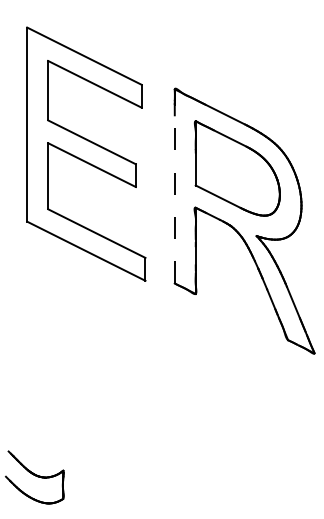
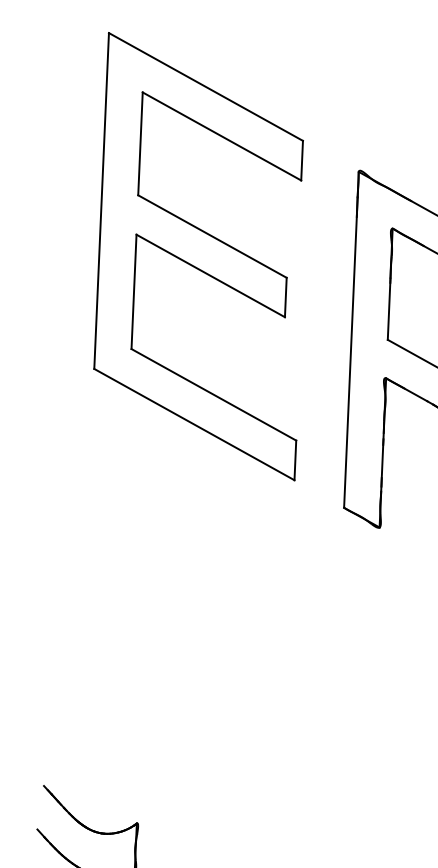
part: (86, 153) -> (202, 255), moved
line: (174, 185) -> (351, 338), dashed -> solid

